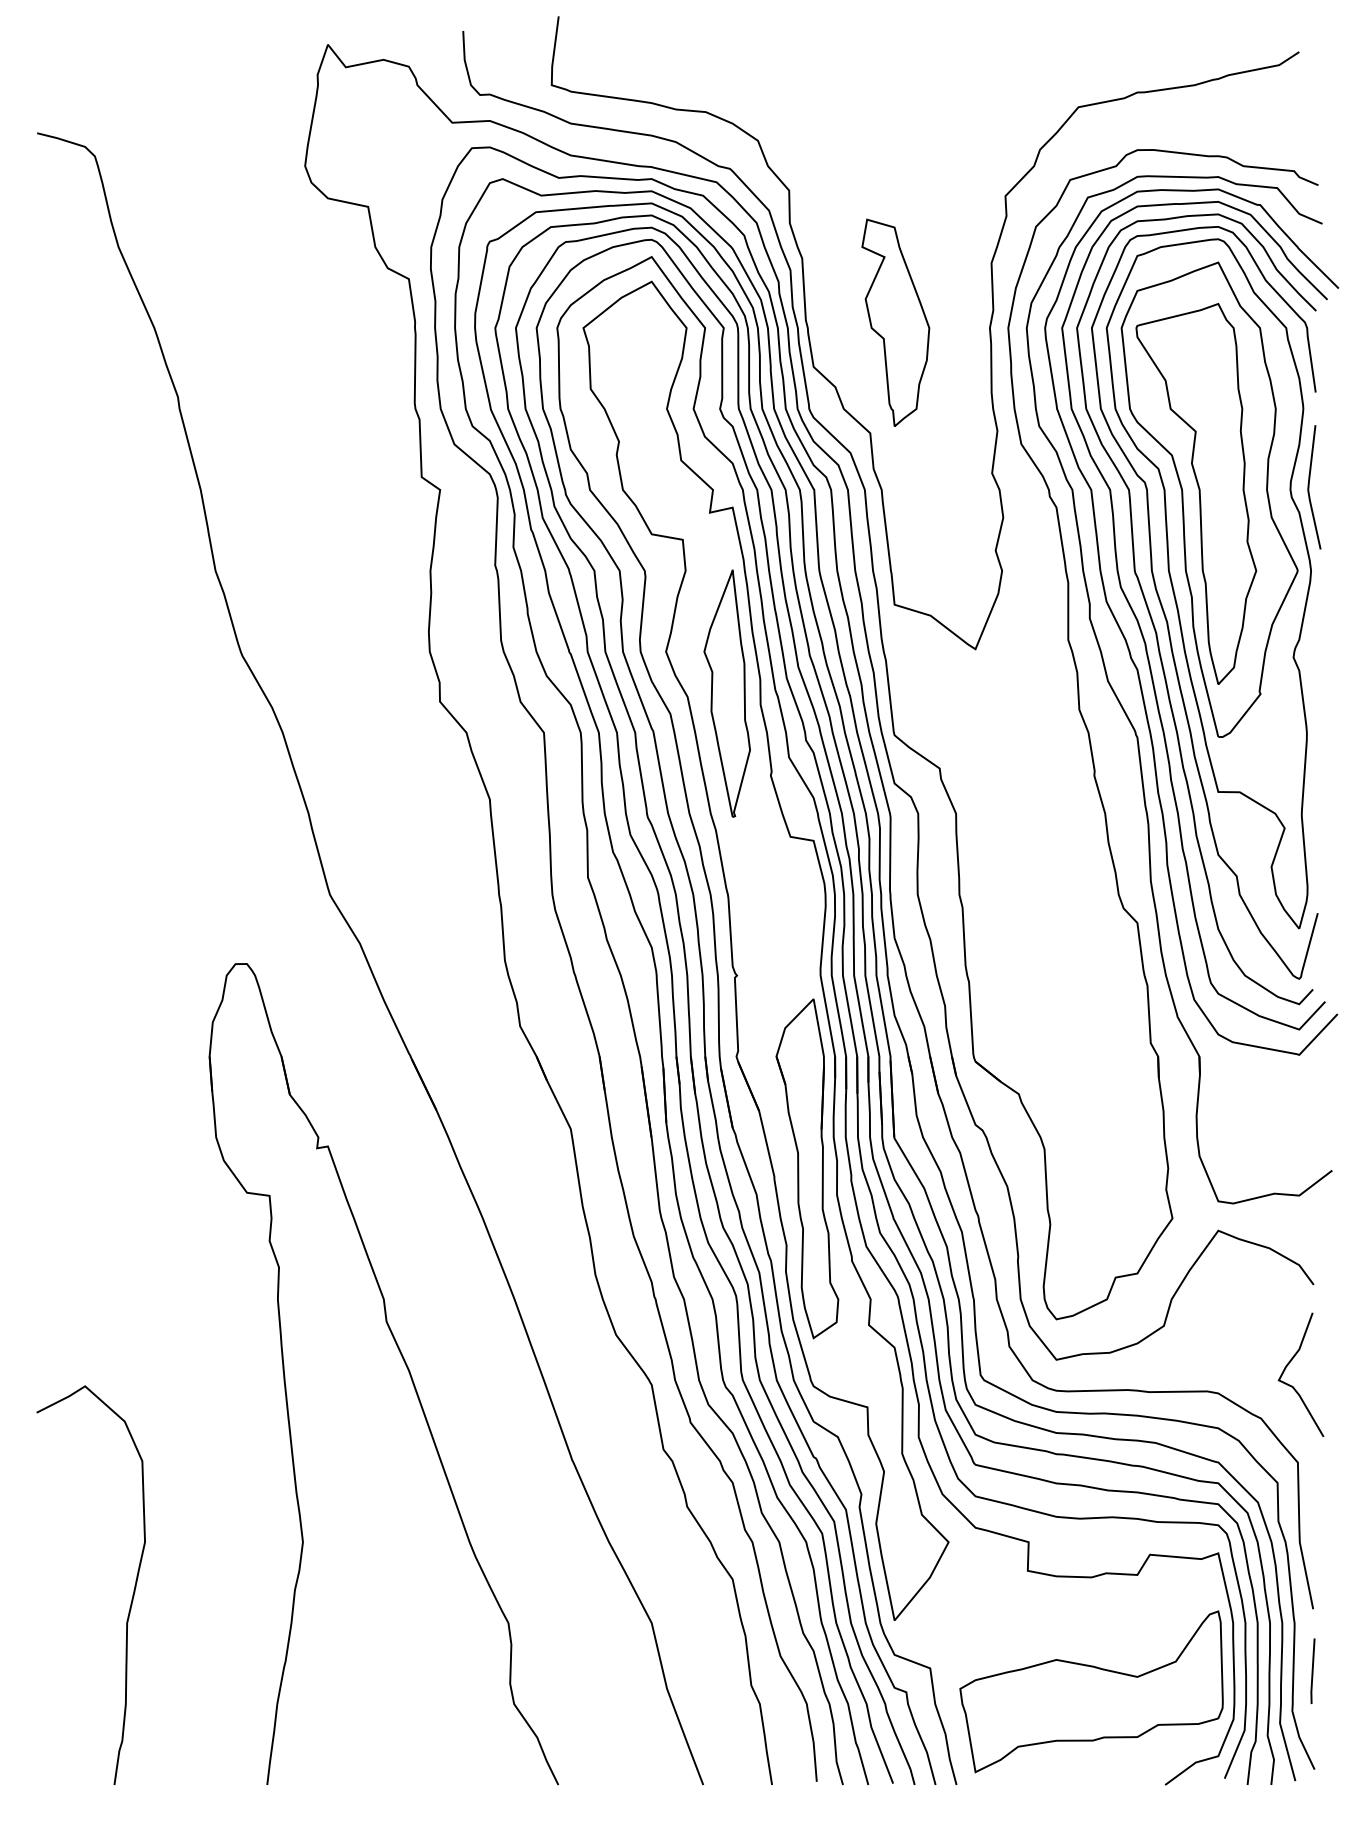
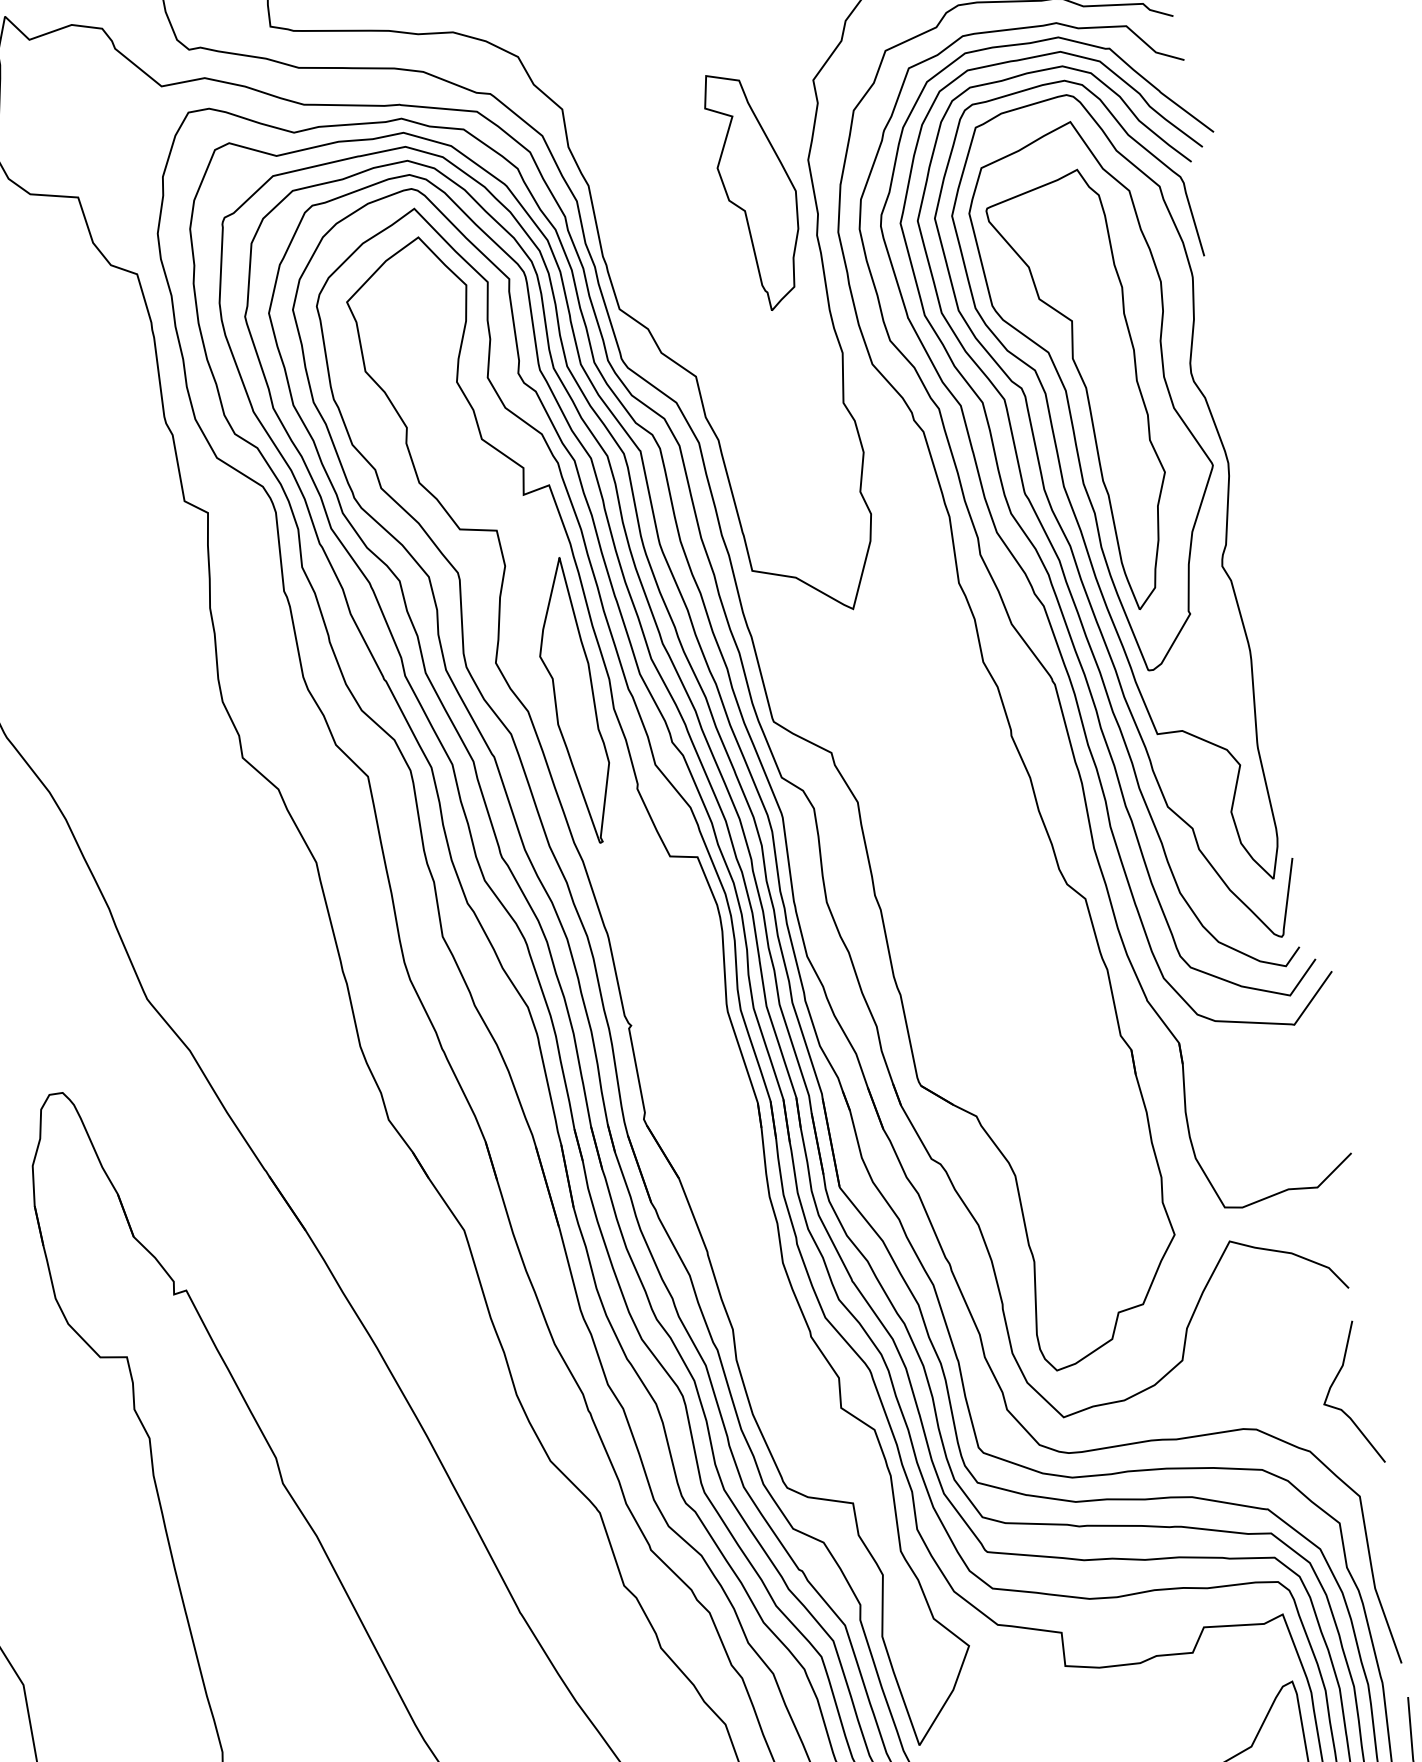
part: (895, 322) -> (755, 190), moved
line: (1309, 487) -> (1212, 367), removed
part: (807, 1168) -> (744, 1237), removed

